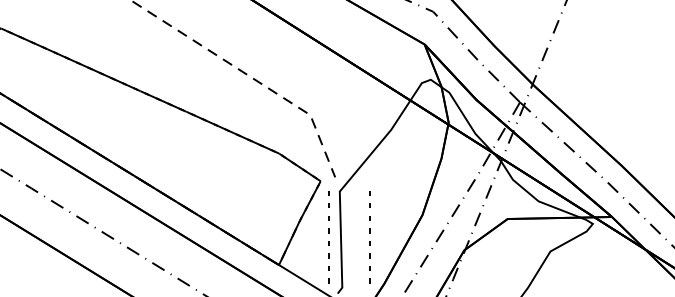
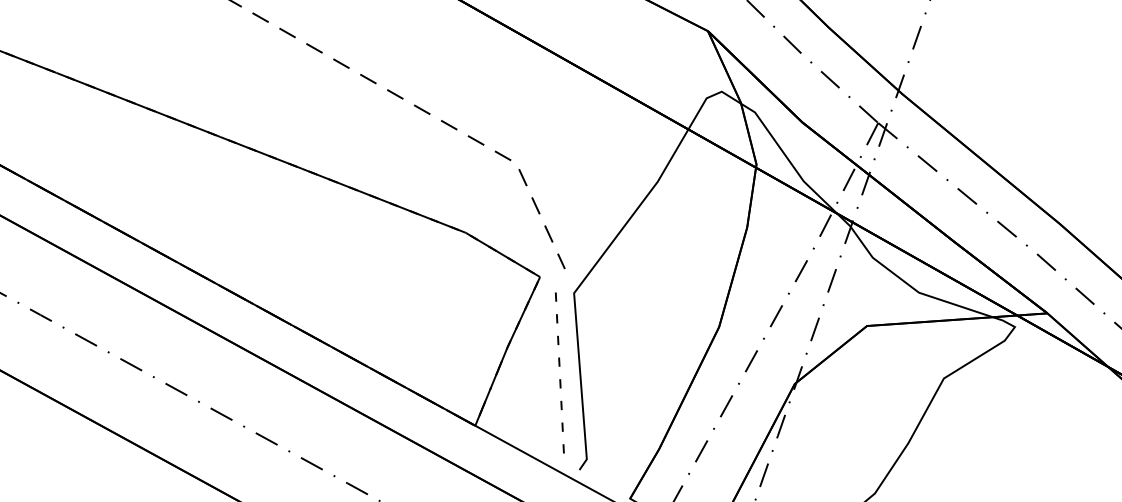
line: (369, 233) -> (629, 363), removed

